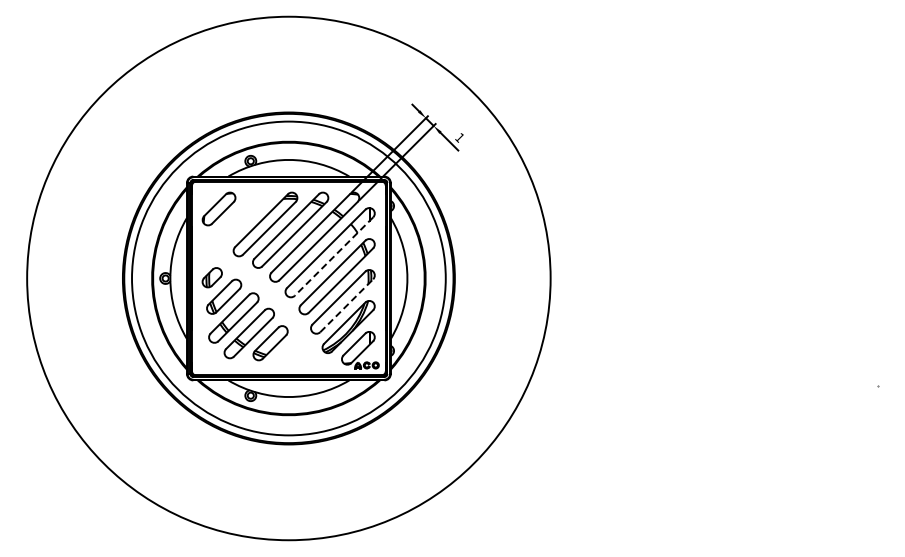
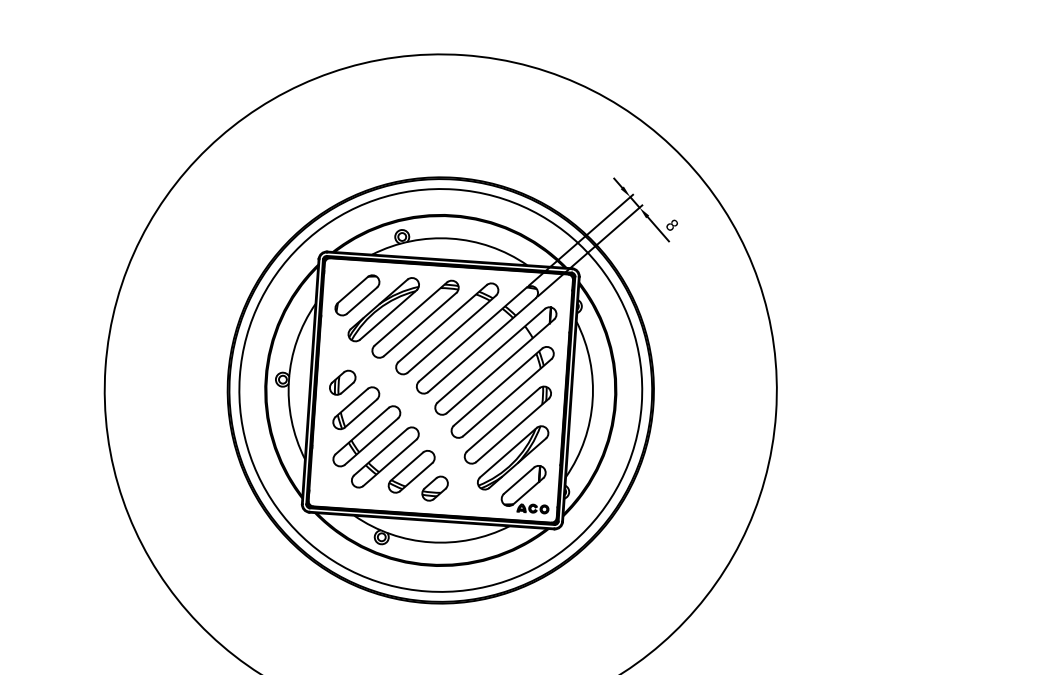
text: (459, 137) -> (671, 224), 1 -> 8
part: (240, 218) -> (384, 309), added
line: (333, 256) -> (499, 366), dashed -> solid
line: (347, 305) -> (513, 430), dashed -> solid
part: (289, 354) -> (434, 487), added

